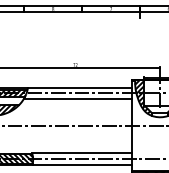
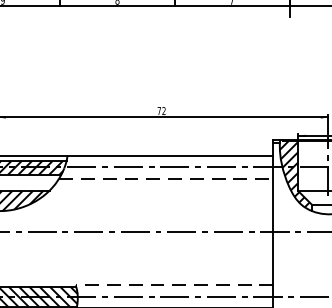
line: (78, 99) -> (167, 179), solid -> dashed
line: (81, 153) -> (173, 286), solid -> dashed

